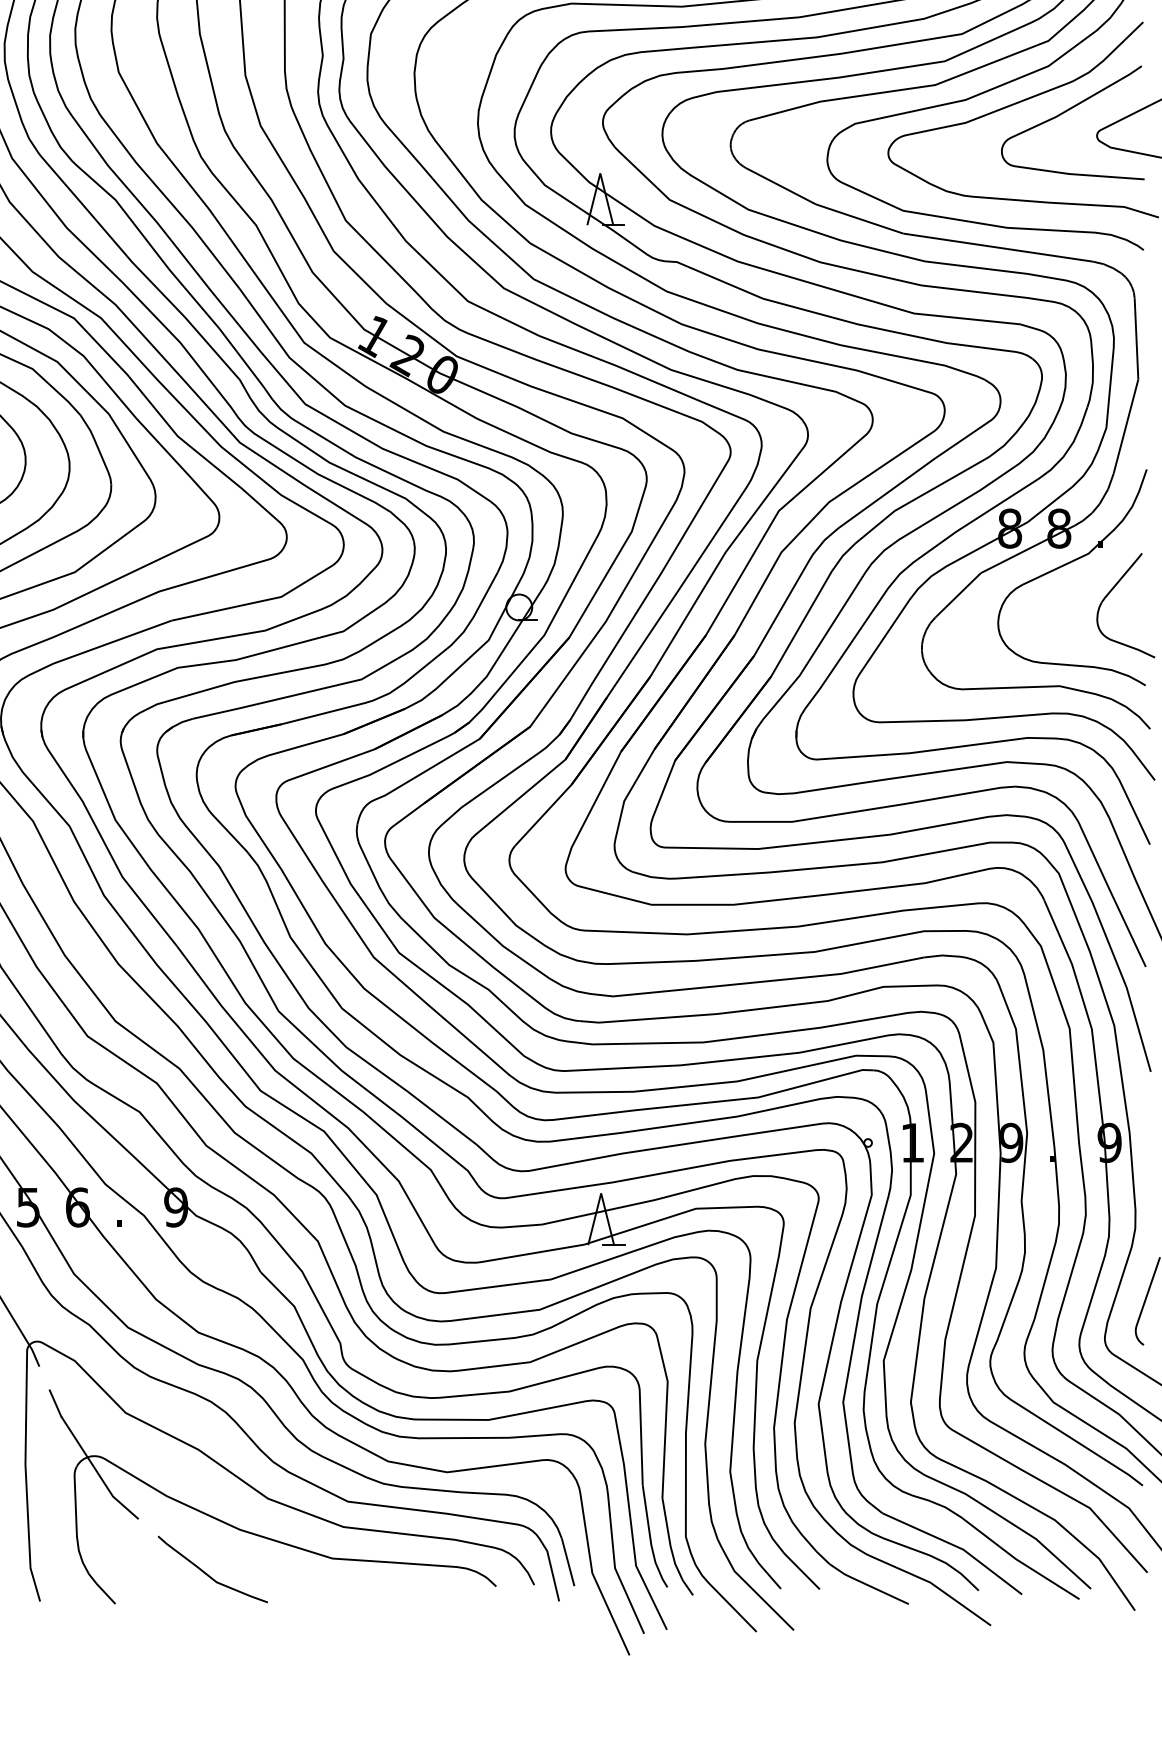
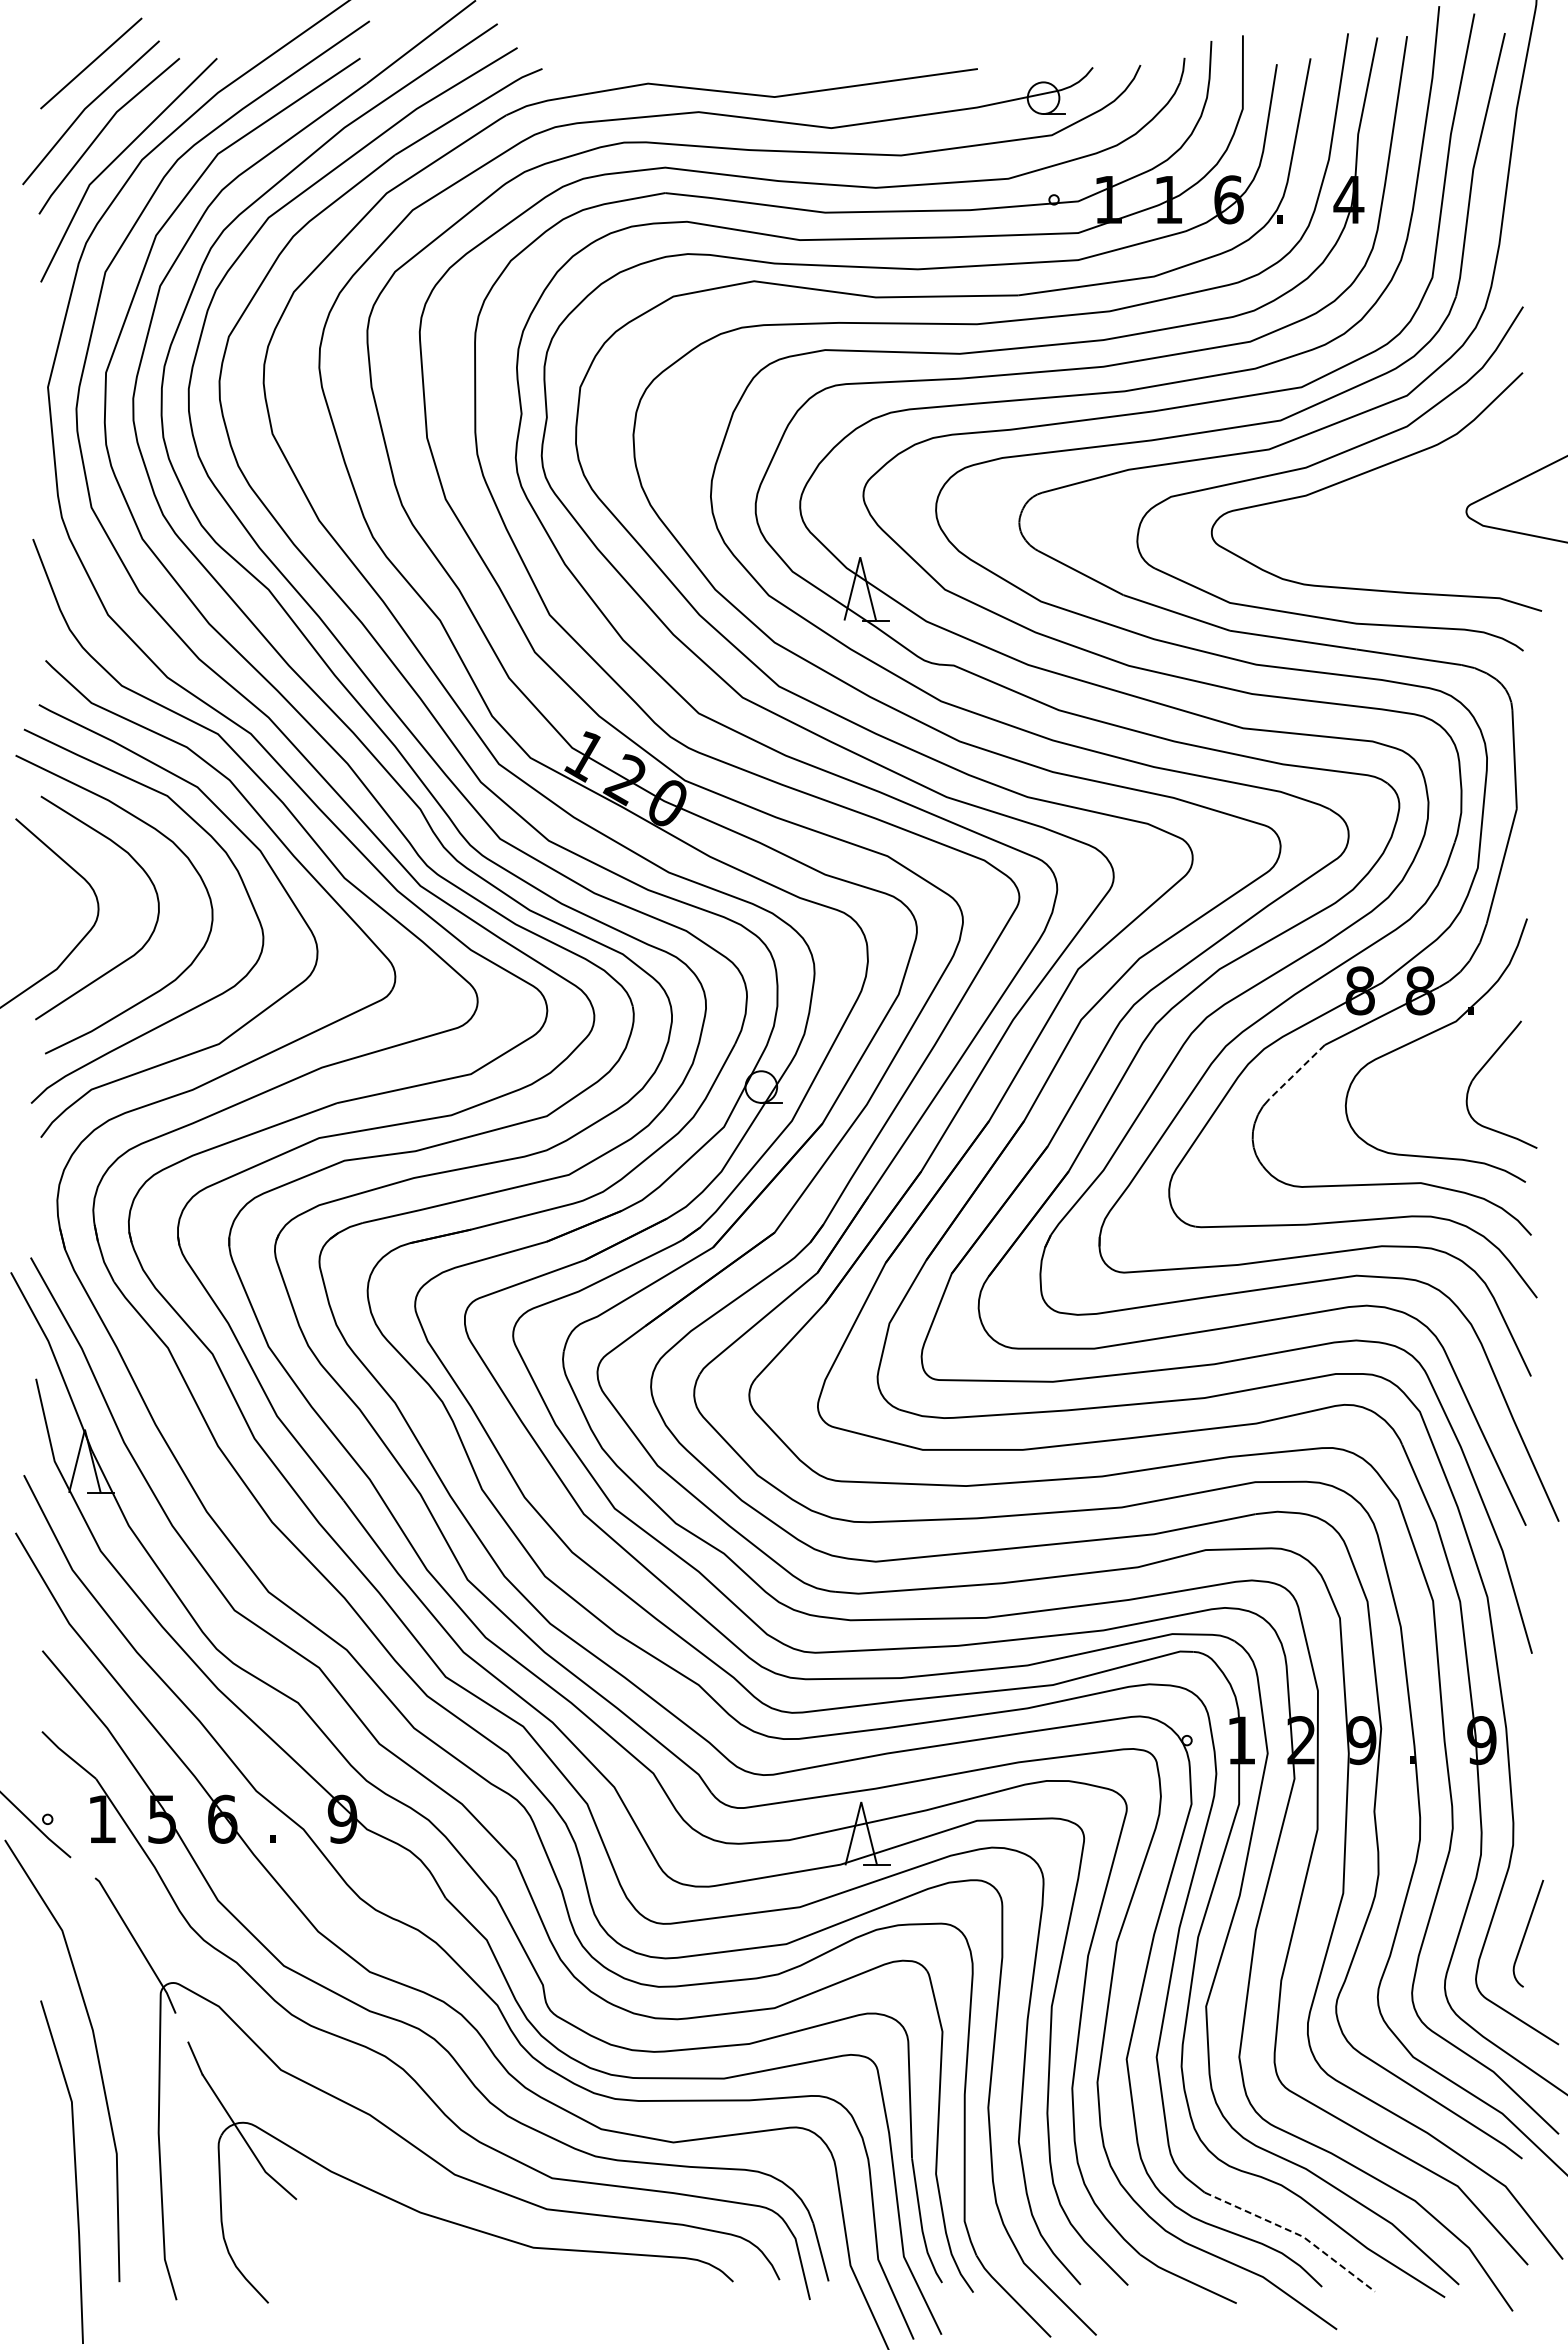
curve: (1065, 112) -> (1427, 483), removed
line: (958, 595) -> (1297, 1072), solid -> dashed
line: (957, 1546) -> (1296, 2233), solid -> dashed
curve: (208, 1574) -> (382, 2267), removed

